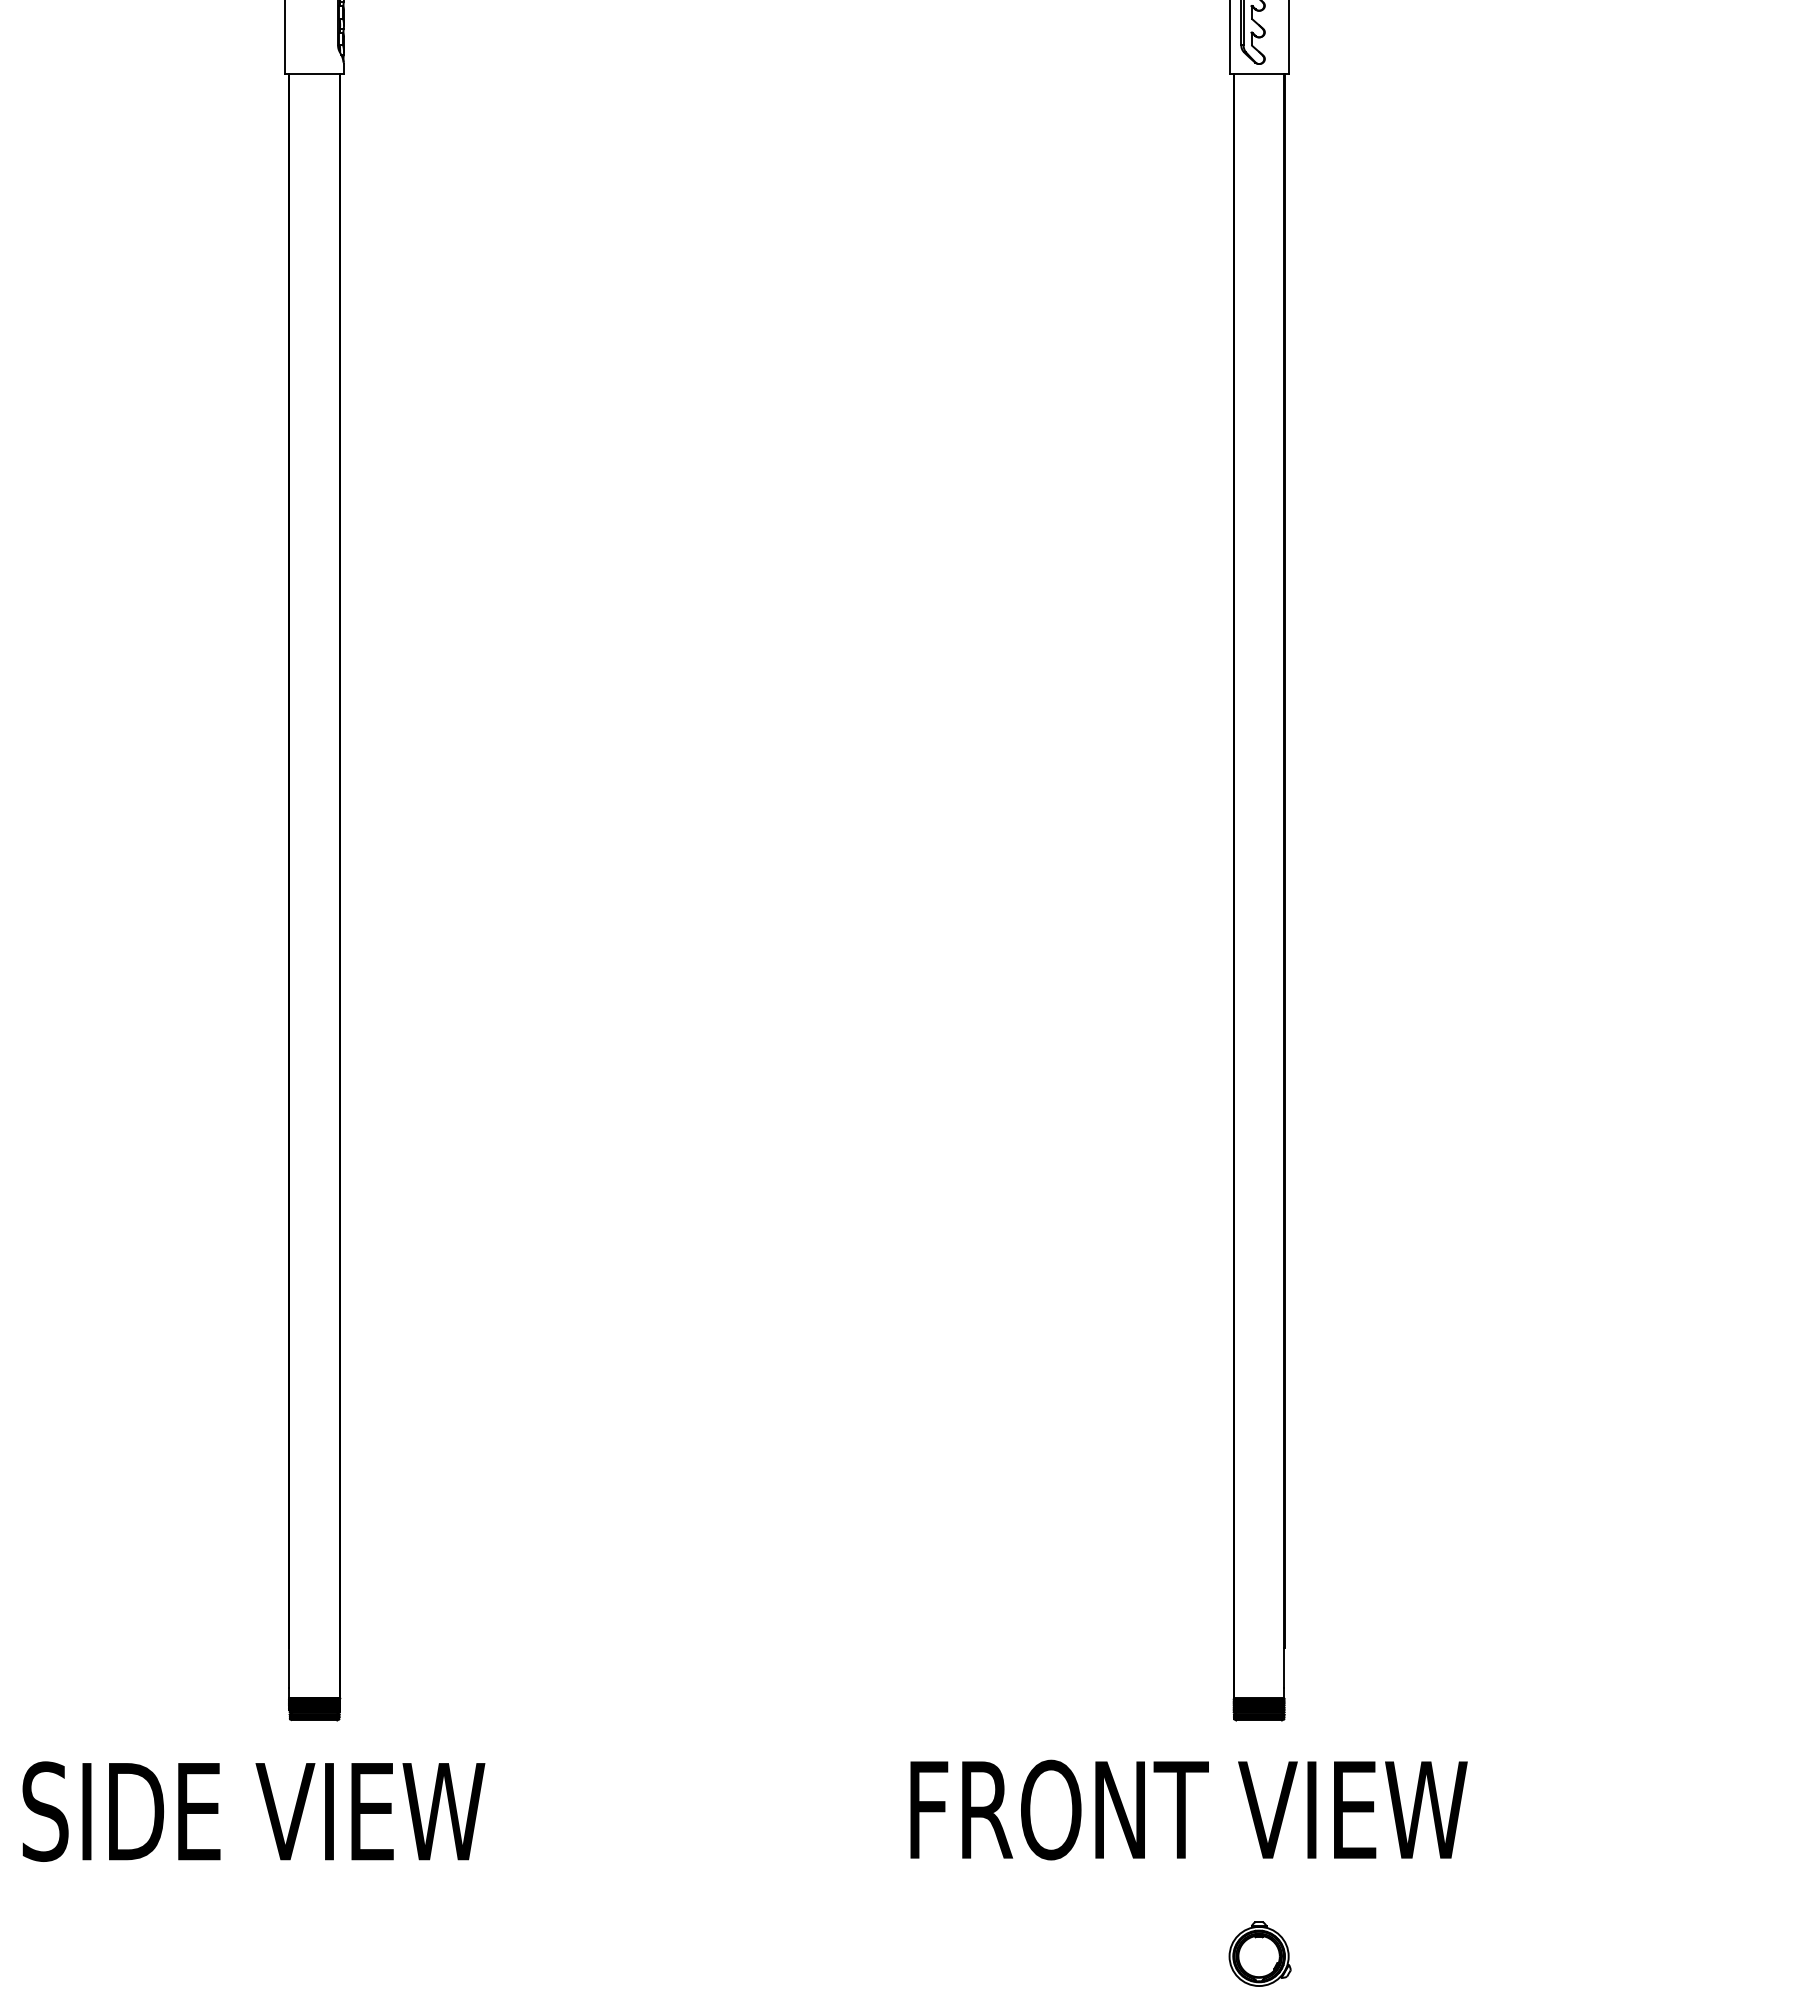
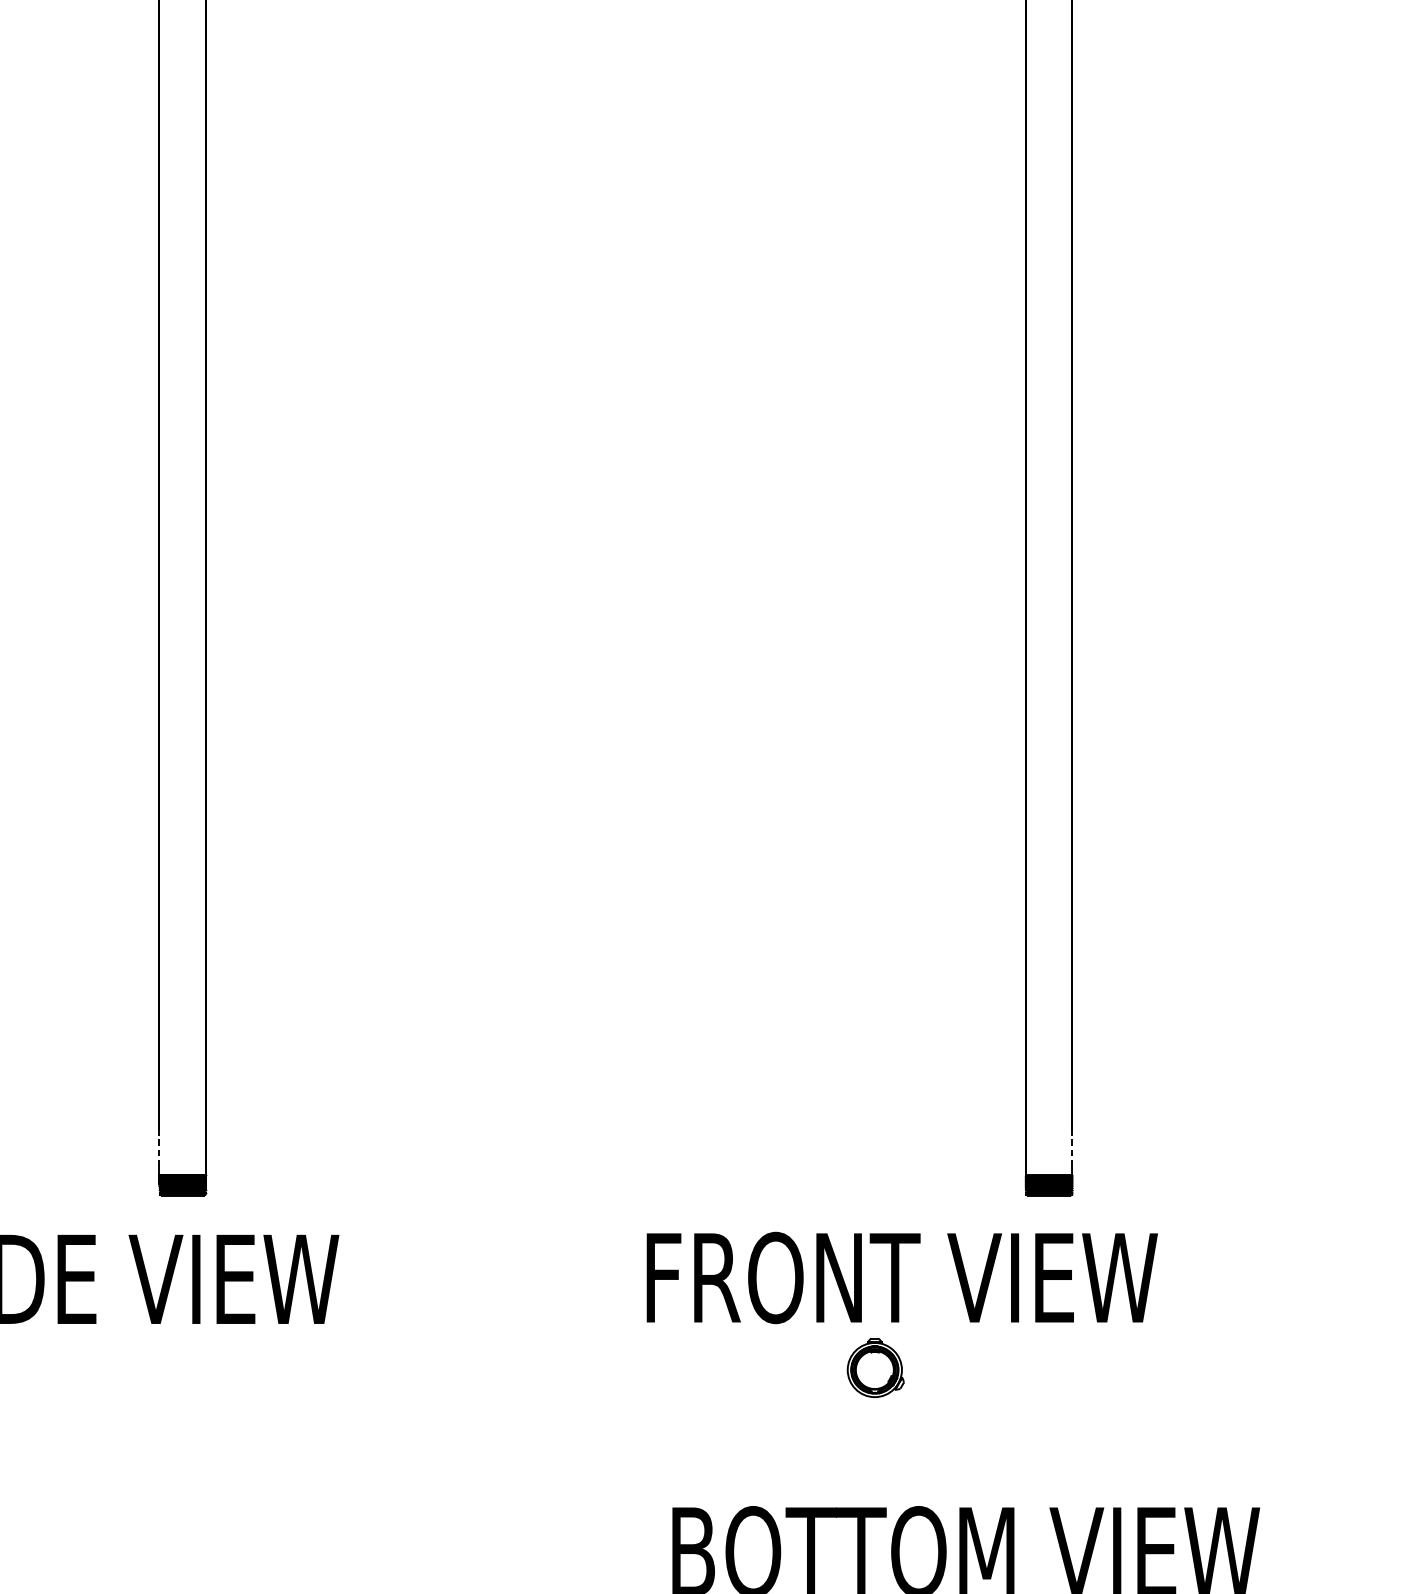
line: (289, 1668) -> (159, 1148), solid -> dashed
line: (1284, 1668) -> (1072, 1148), solid -> dashed
text: (1188, 1809) -> (901, 1277), moved
part: (1259, 1953) -> (875, 1367), moved

